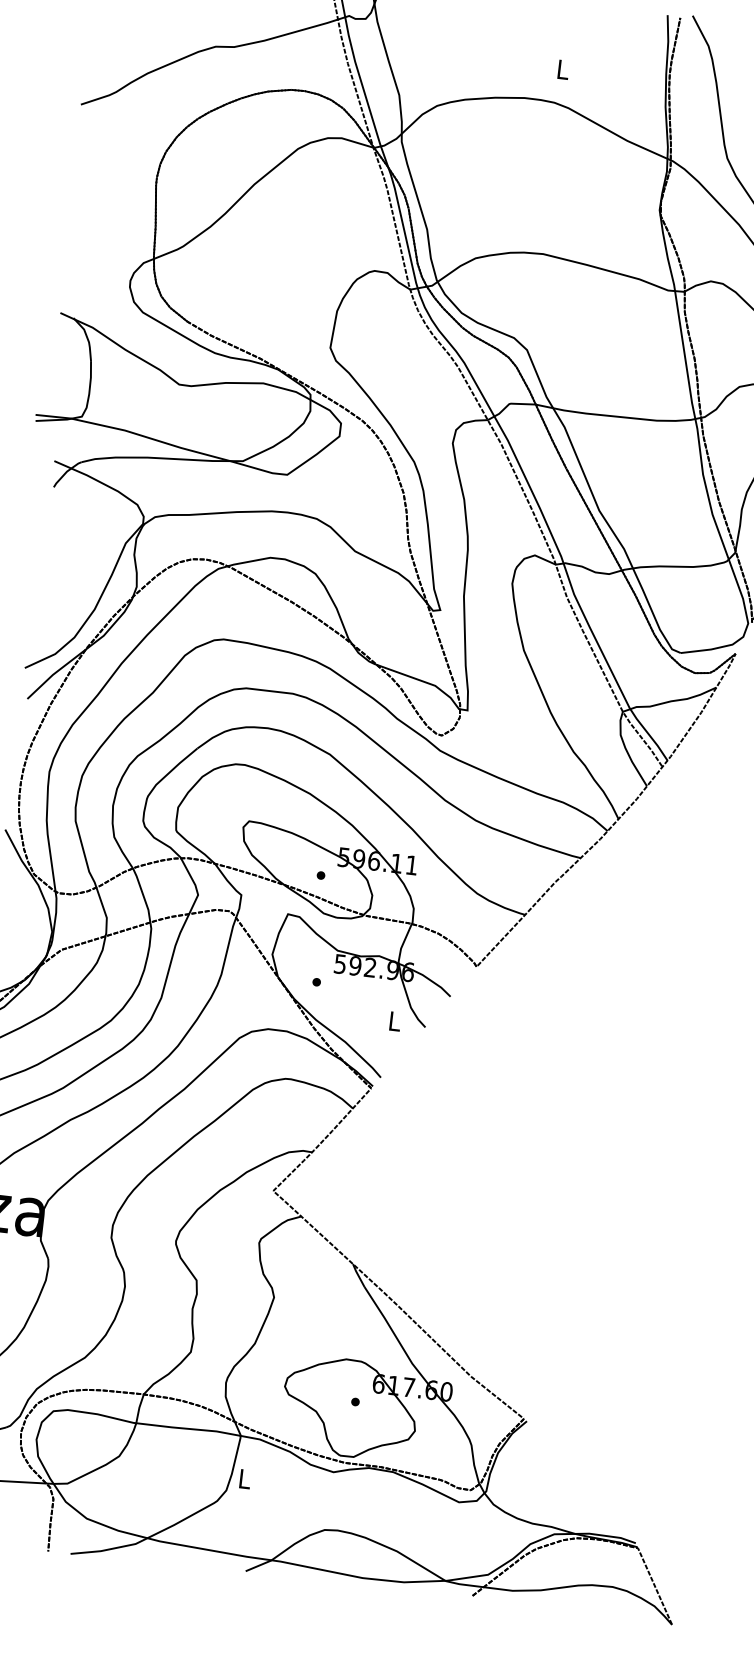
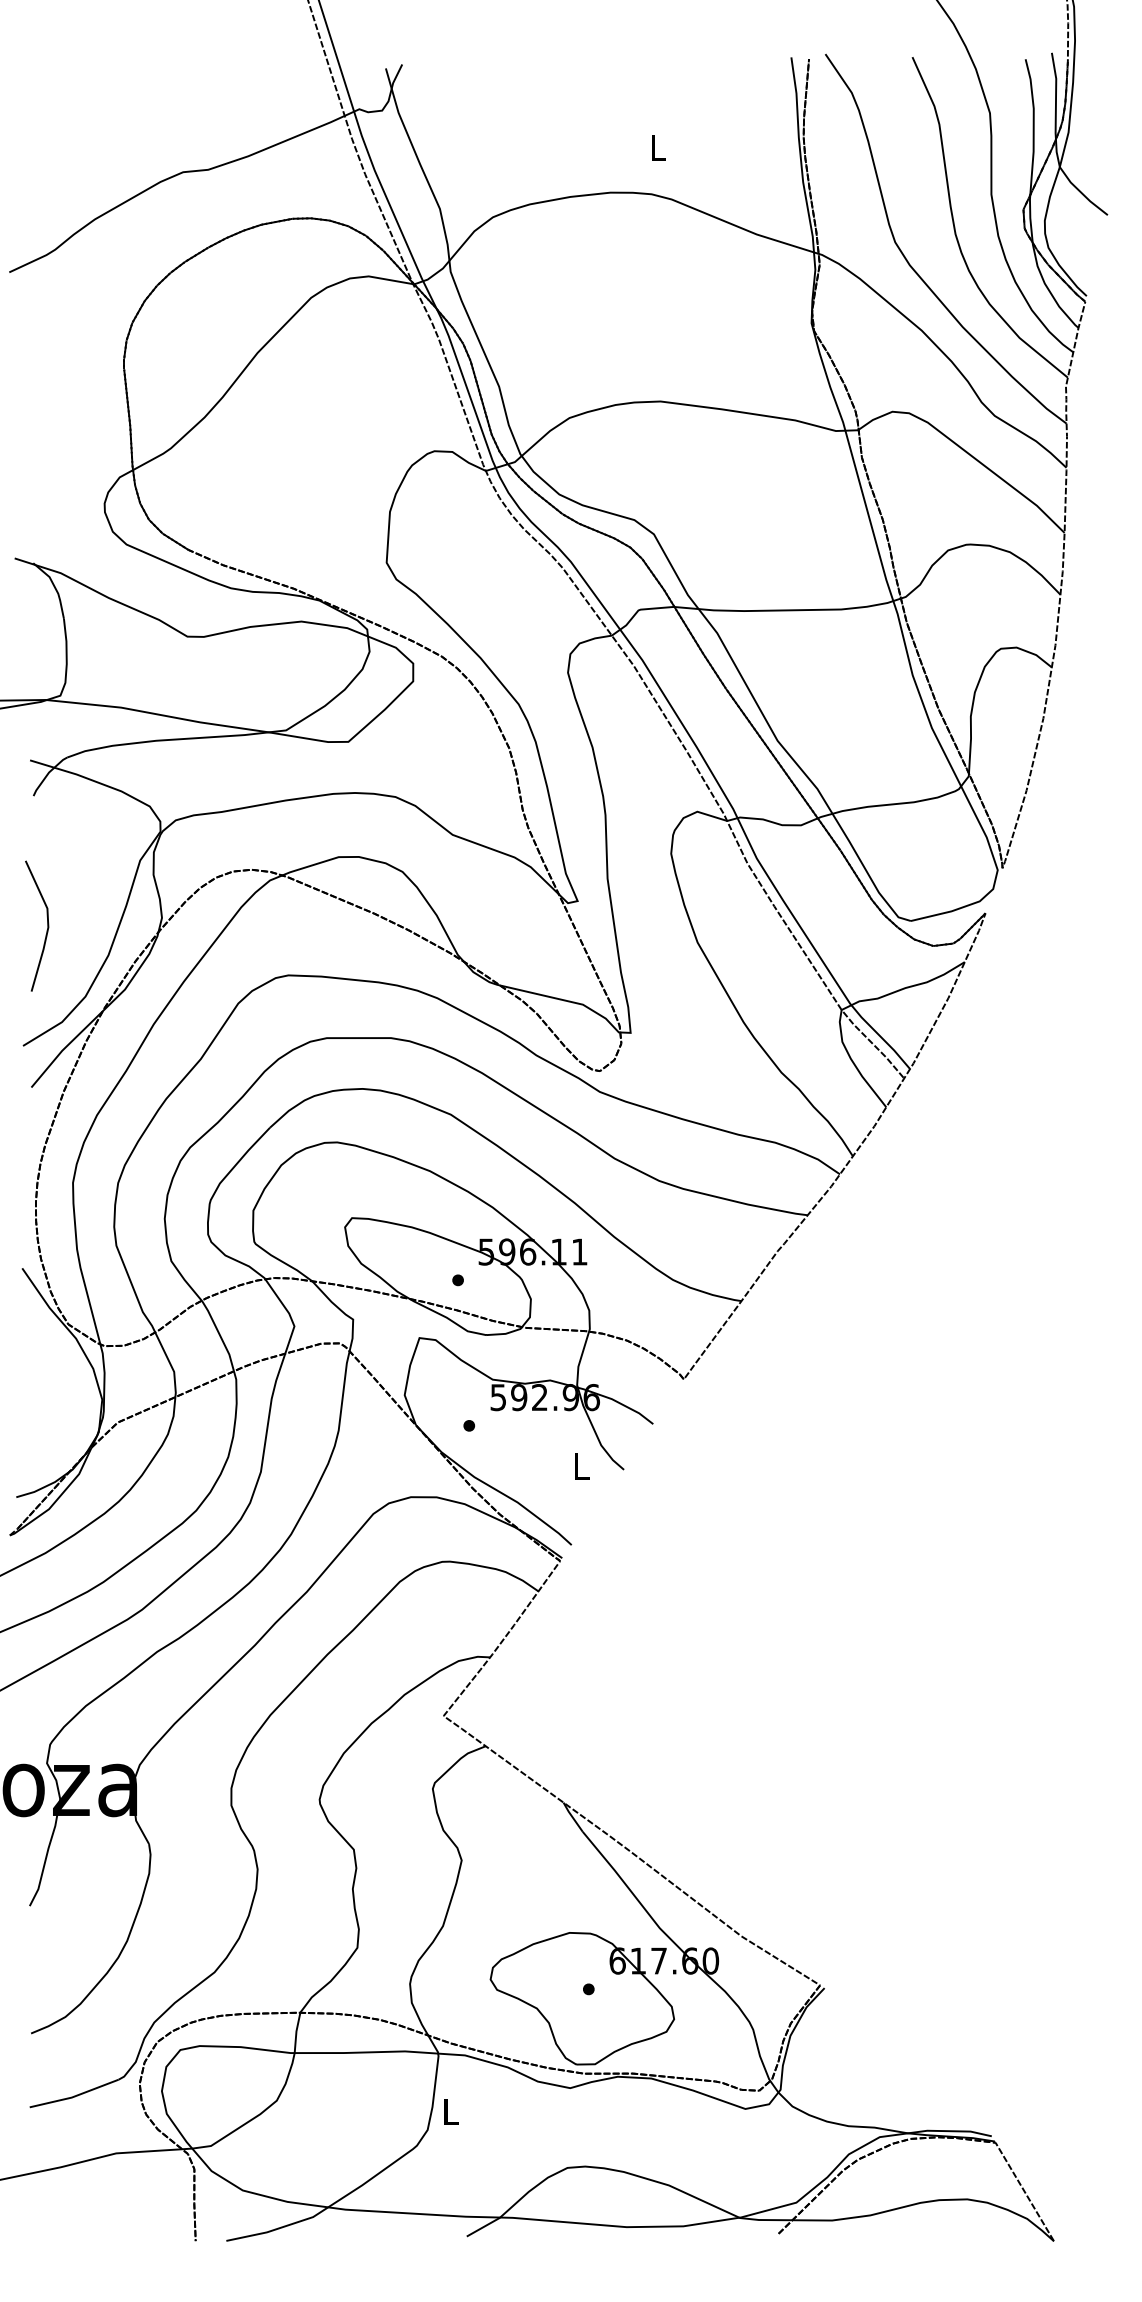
line: (52, 582) -> (47, 925), added

